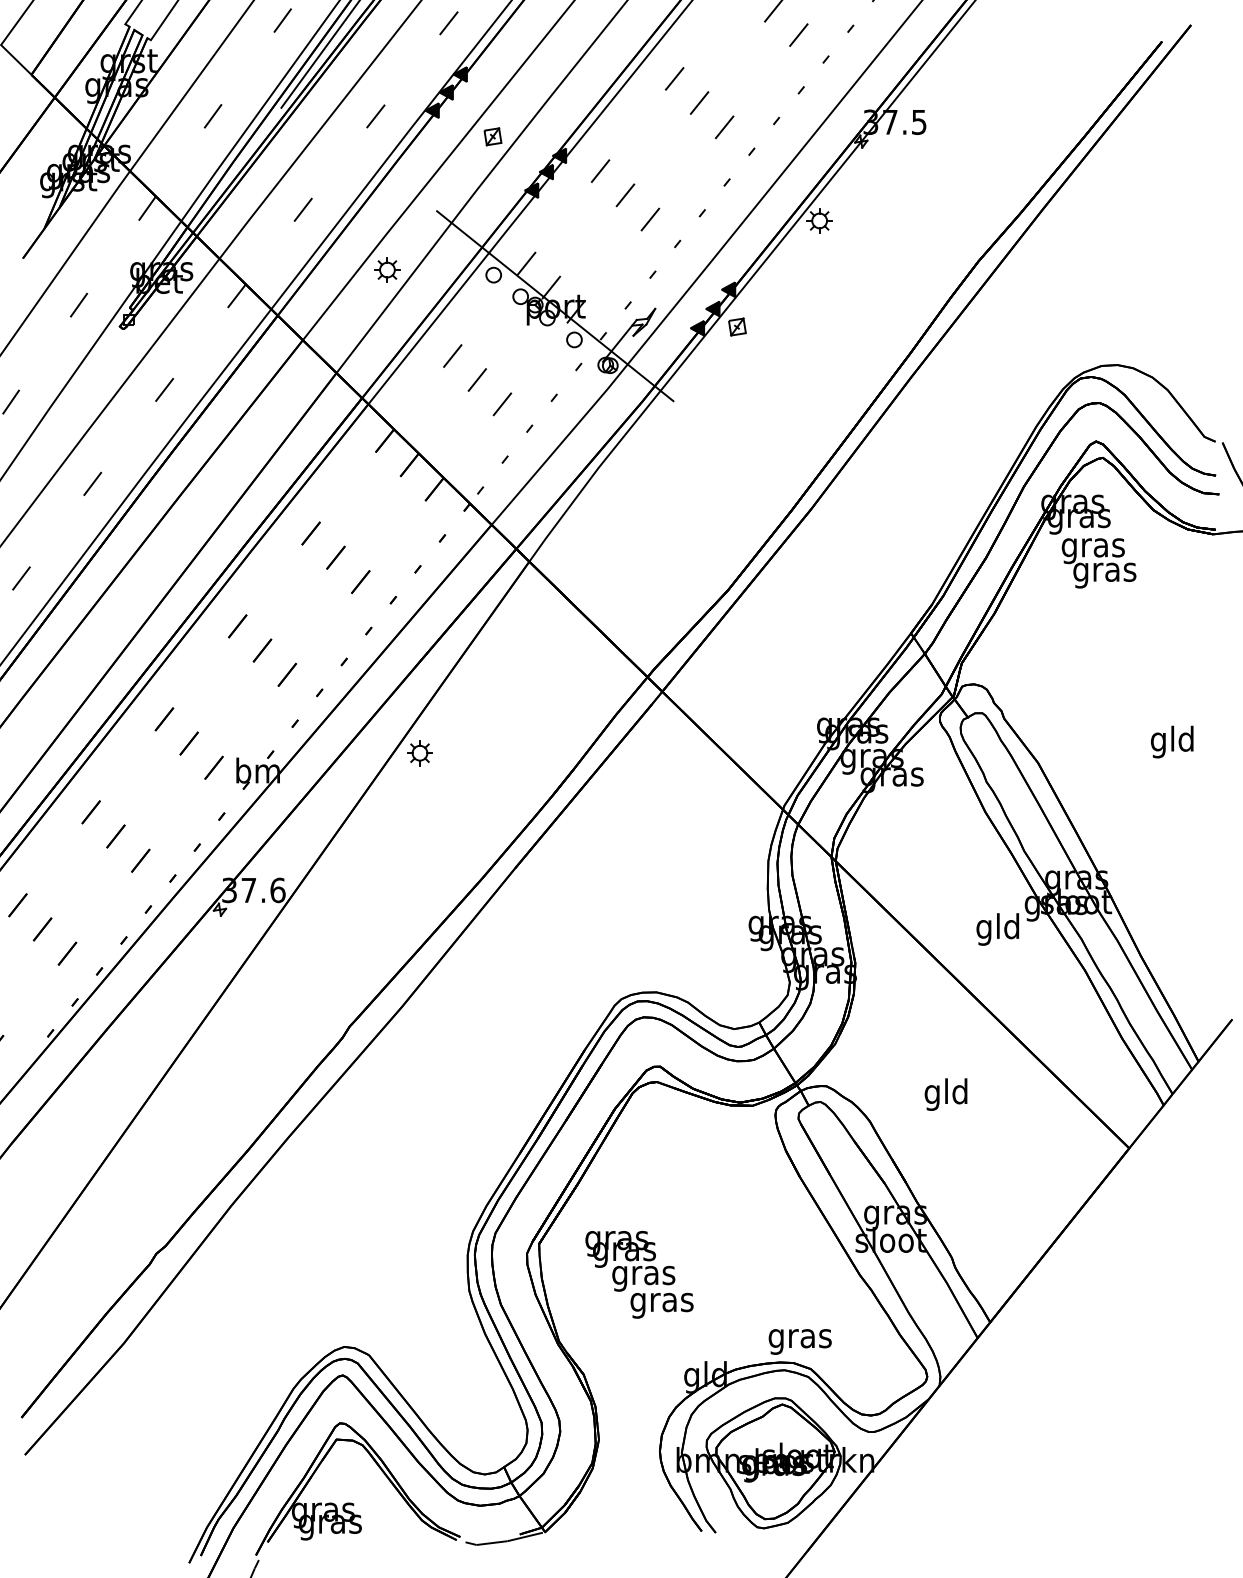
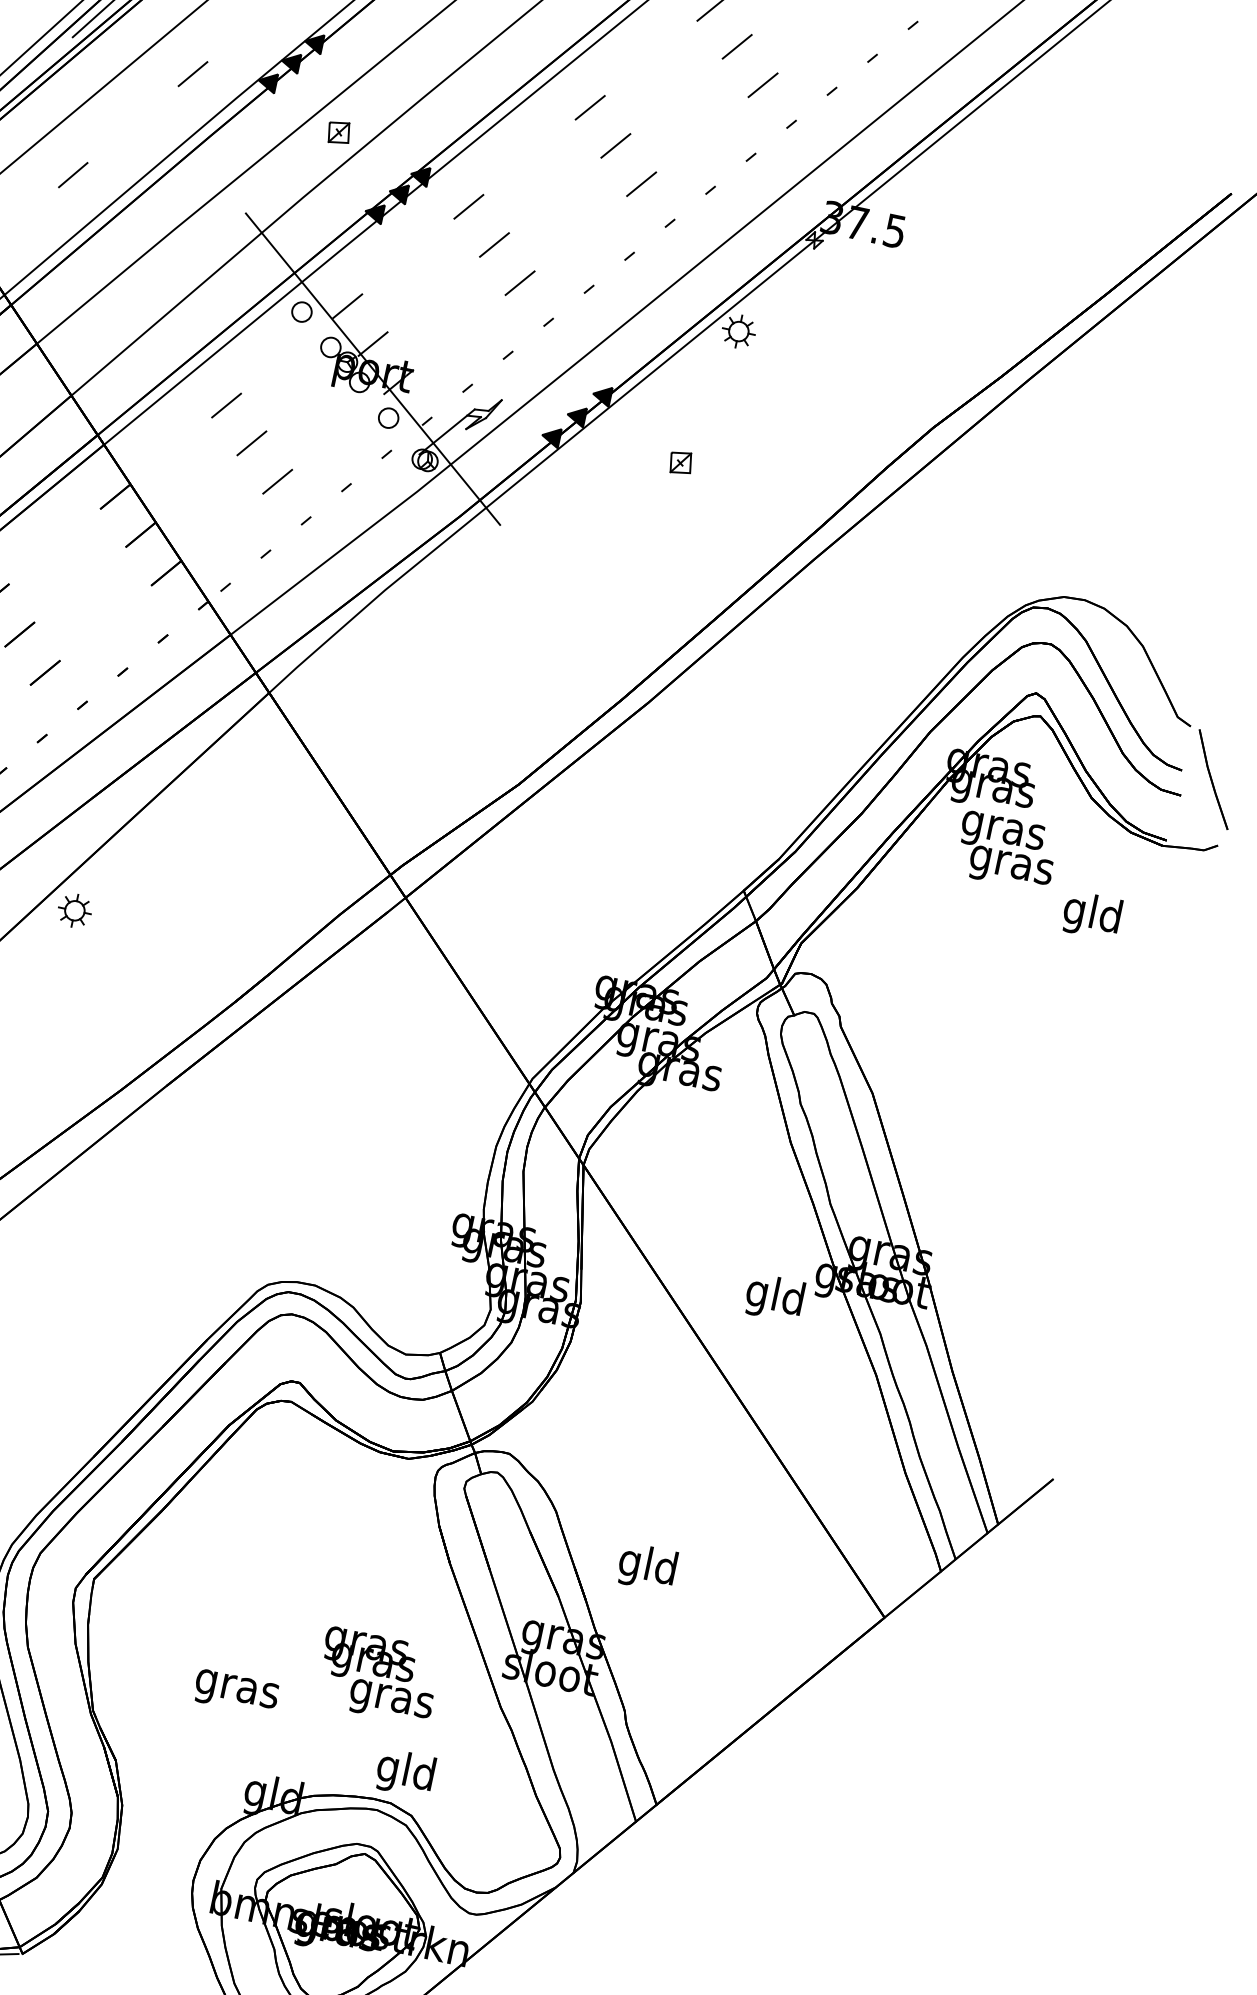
part: (387, 269) -> (165, 275), removed
part: (737, 326) -> (681, 462), moved
text: (1172, 741) -> (1092, 914), moved
text: (945, 1094) -> (646, 1567), moved
text: (630, 1261) -> (378, 1676), moved
text: (799, 1338) -> (405, 1773), gras -> gld

